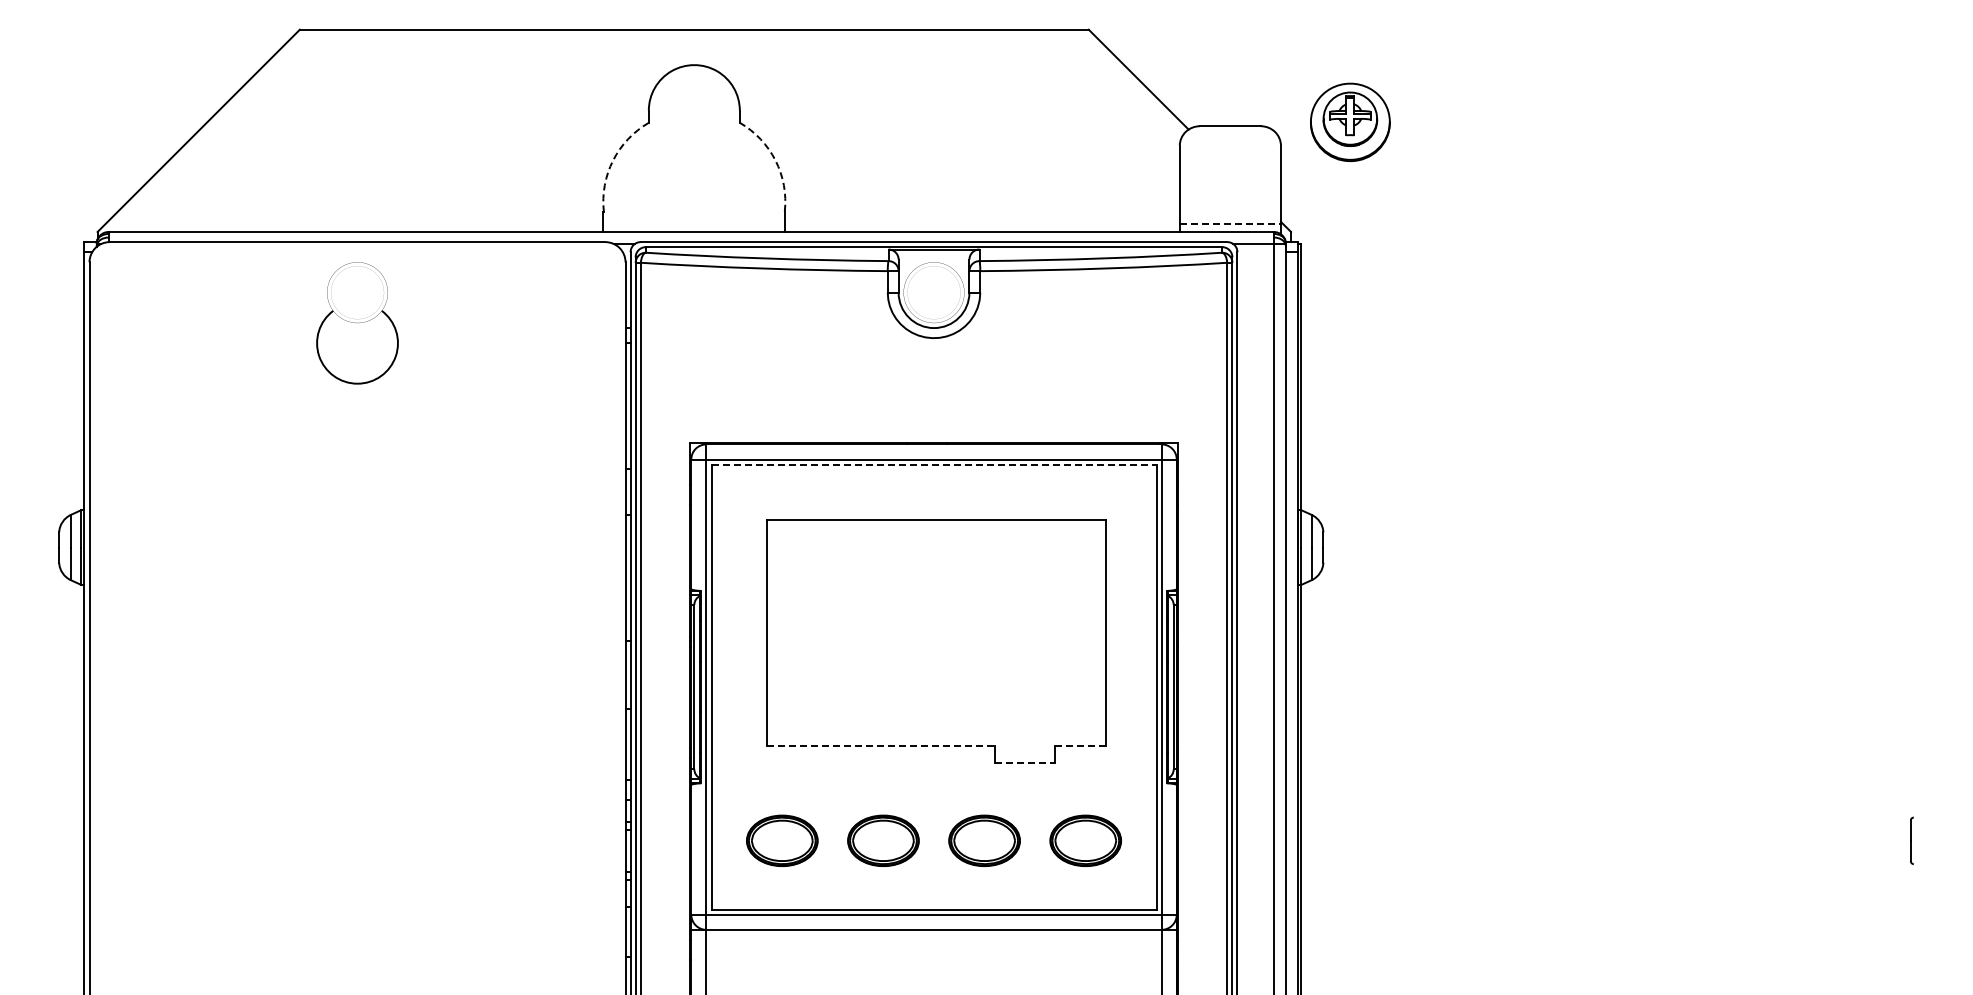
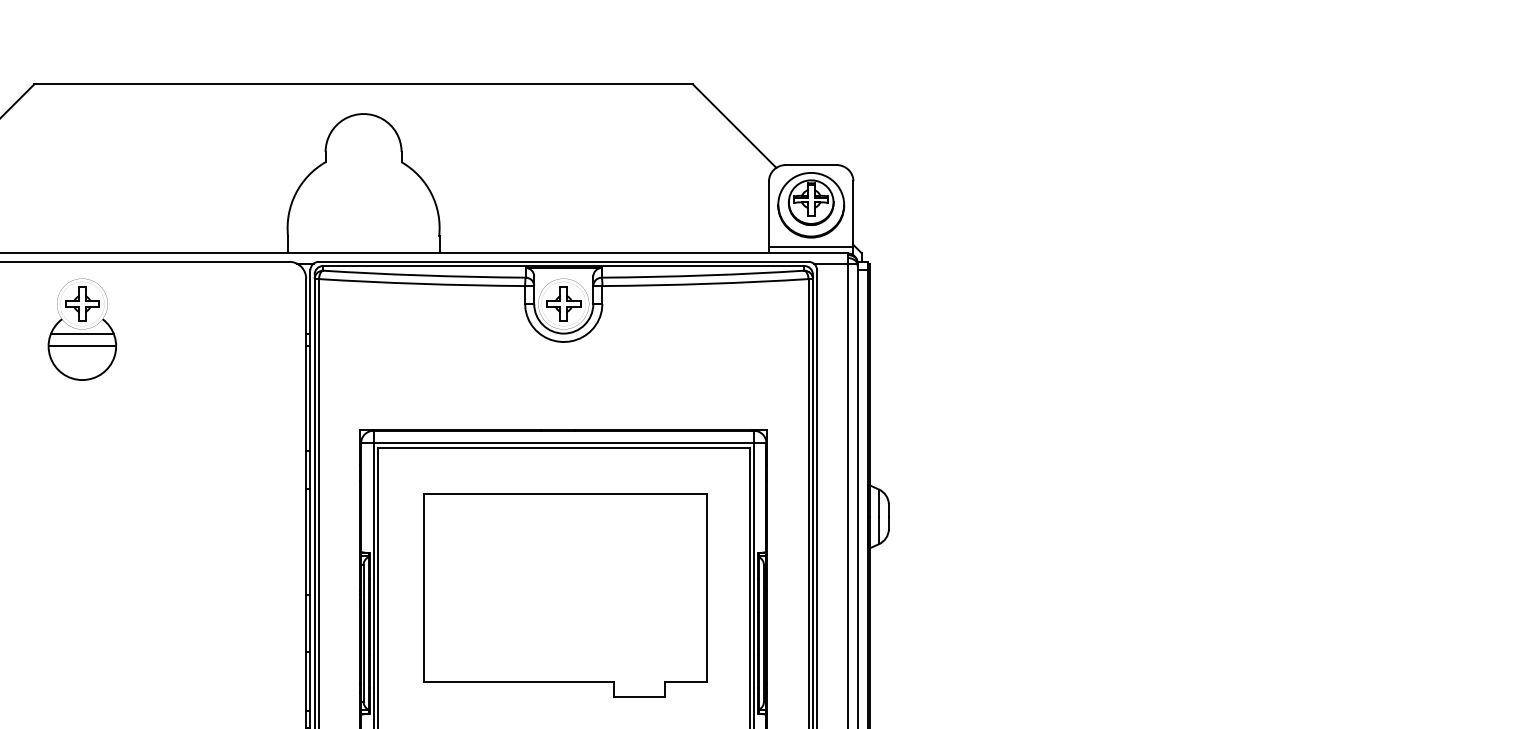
part: (1350, 121) -> (811, 204), moved
arc: (613, 160) -> (296, 193), dashed -> solid
arc: (775, 160) -> (431, 193), dashed -> solid
line: (1230, 223) -> (811, 246), dashed -> solid
part: (357, 292) -> (82, 303), added
part: (933, 292) -> (563, 303), added
line: (357, 328) -> (82, 333), added
line: (357, 342) -> (82, 345), added
line: (934, 464) -> (564, 447), dashed -> solid
line: (880, 745) -> (519, 682), dashed -> solid
line: (1081, 745) -> (686, 682), dashed -> solid
line: (1025, 762) -> (640, 696), dashed -> solid

